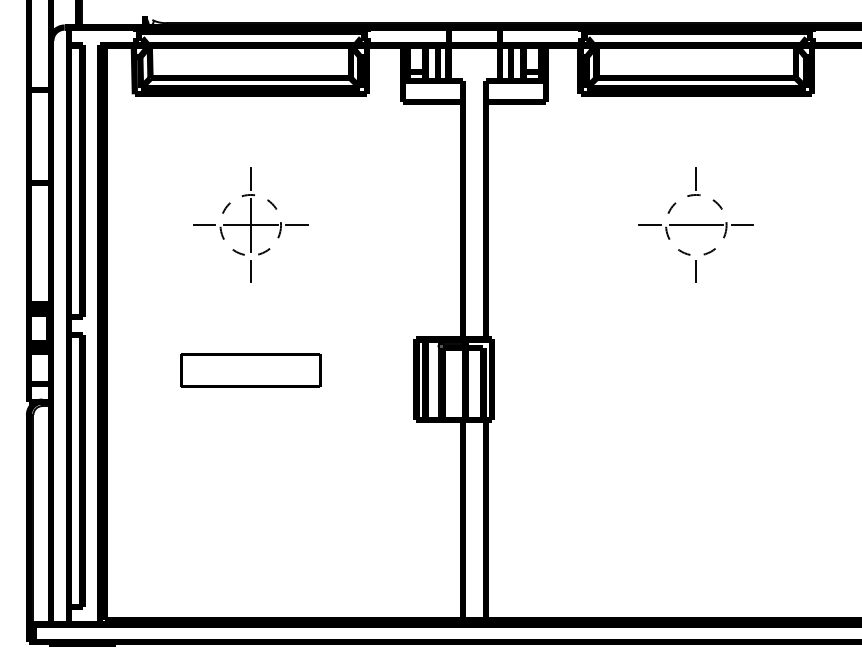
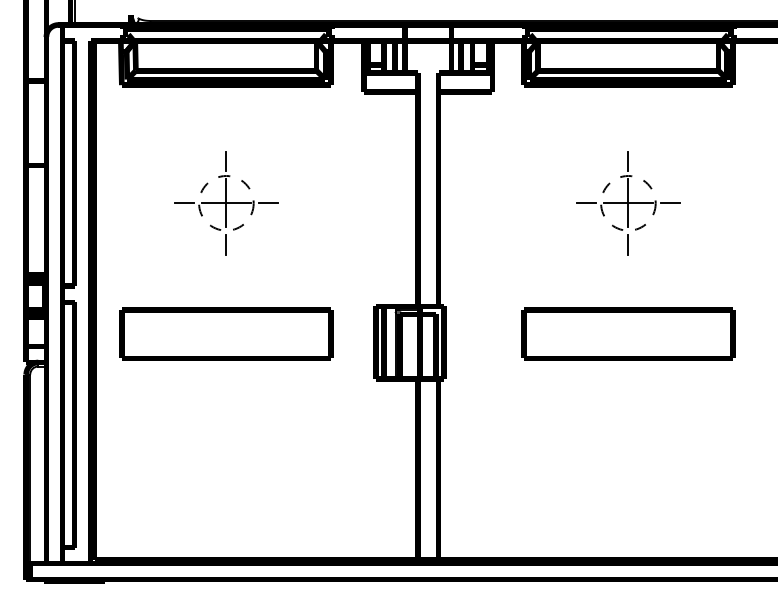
line: (696, 224) -> (628, 202), added
part: (250, 370) -> (226, 334), size x1.67
part: (695, 370) -> (627, 334), added

